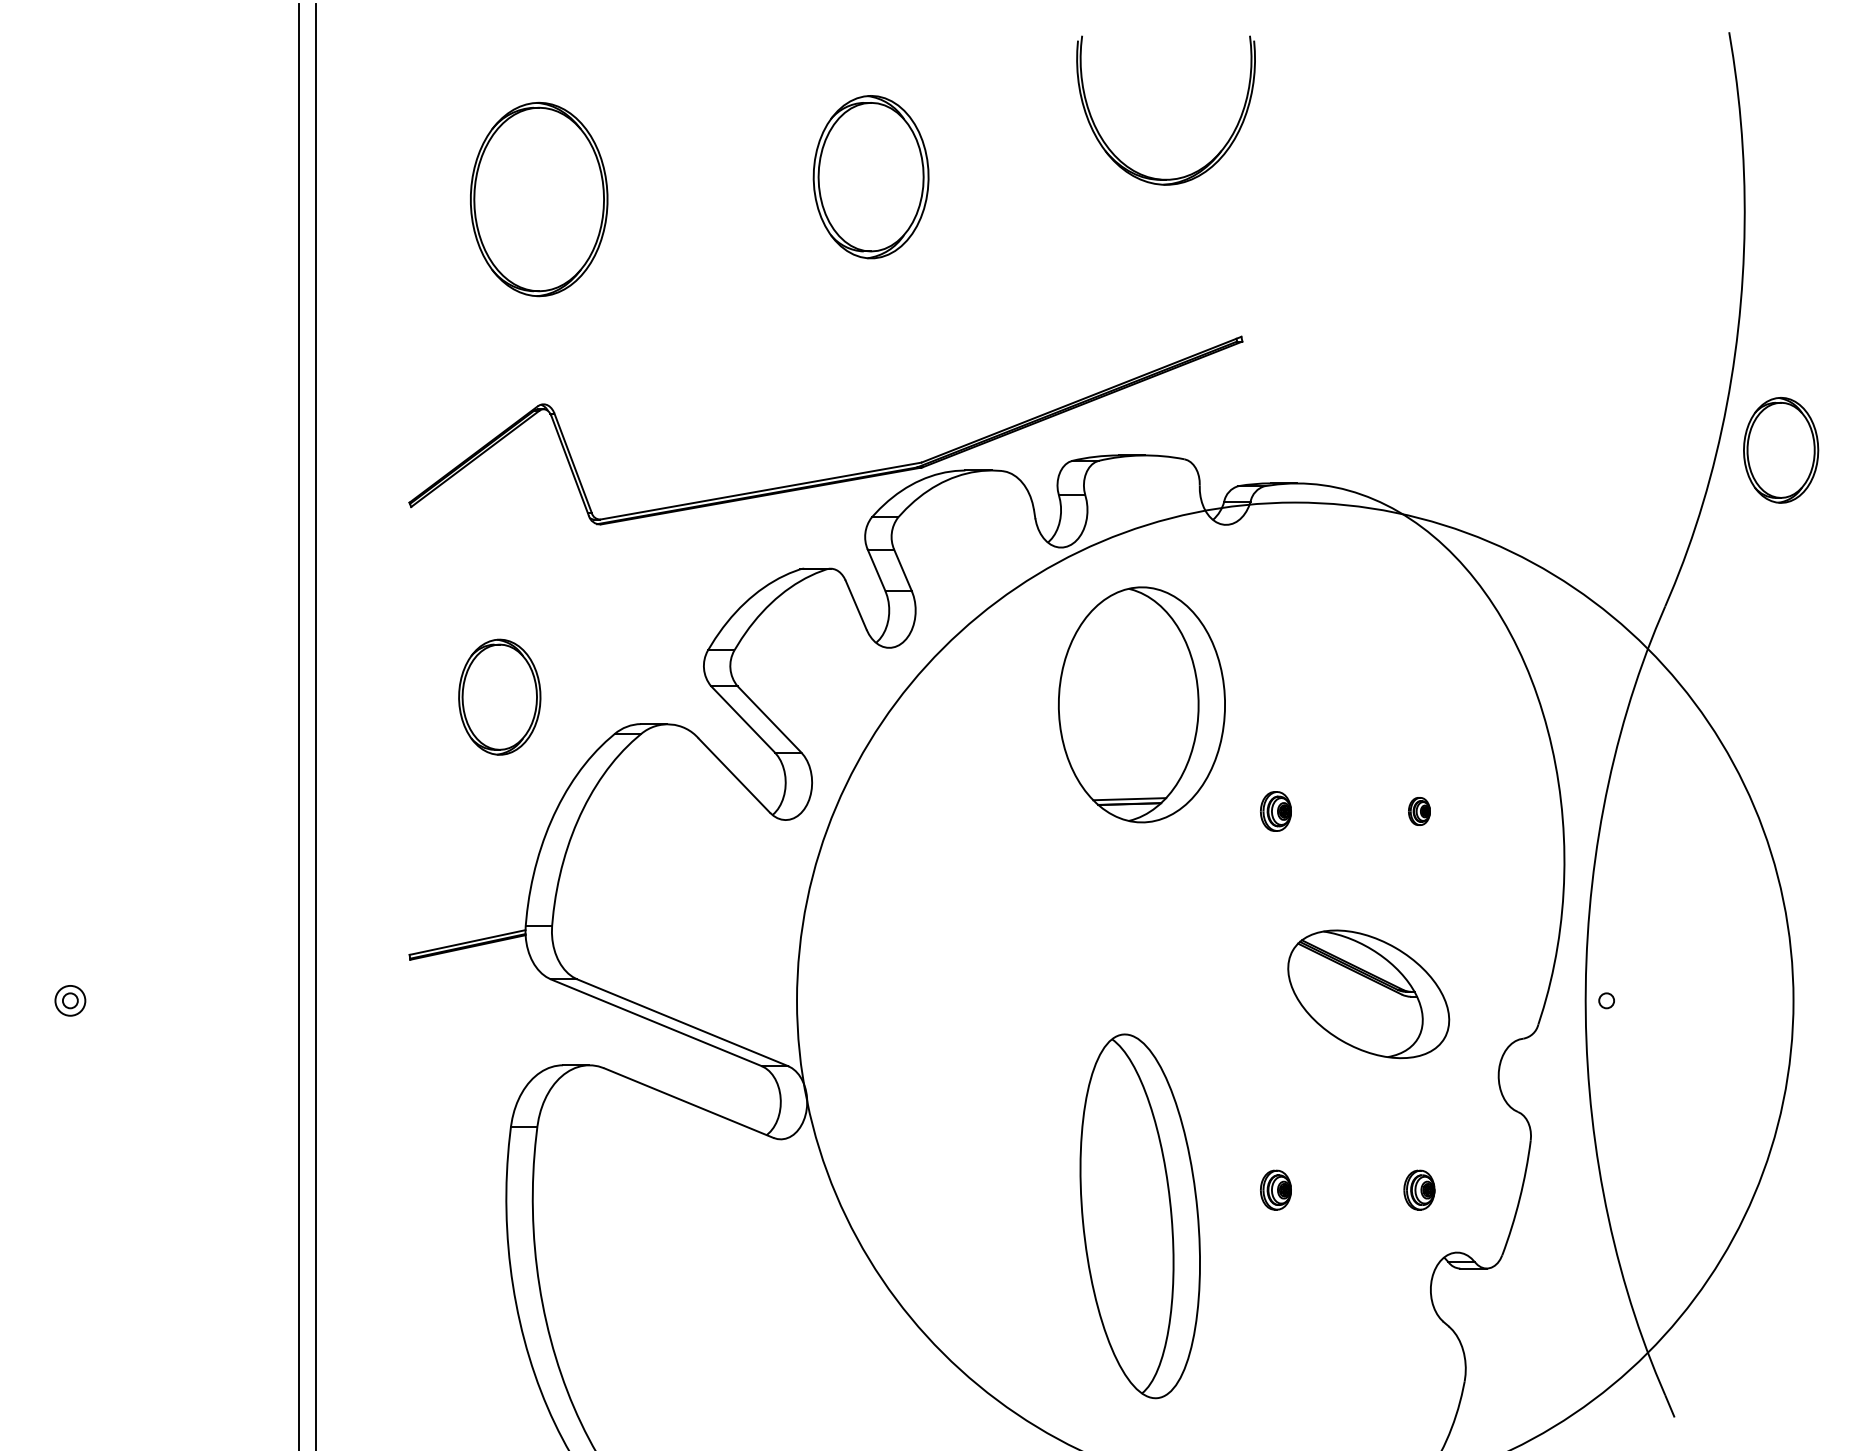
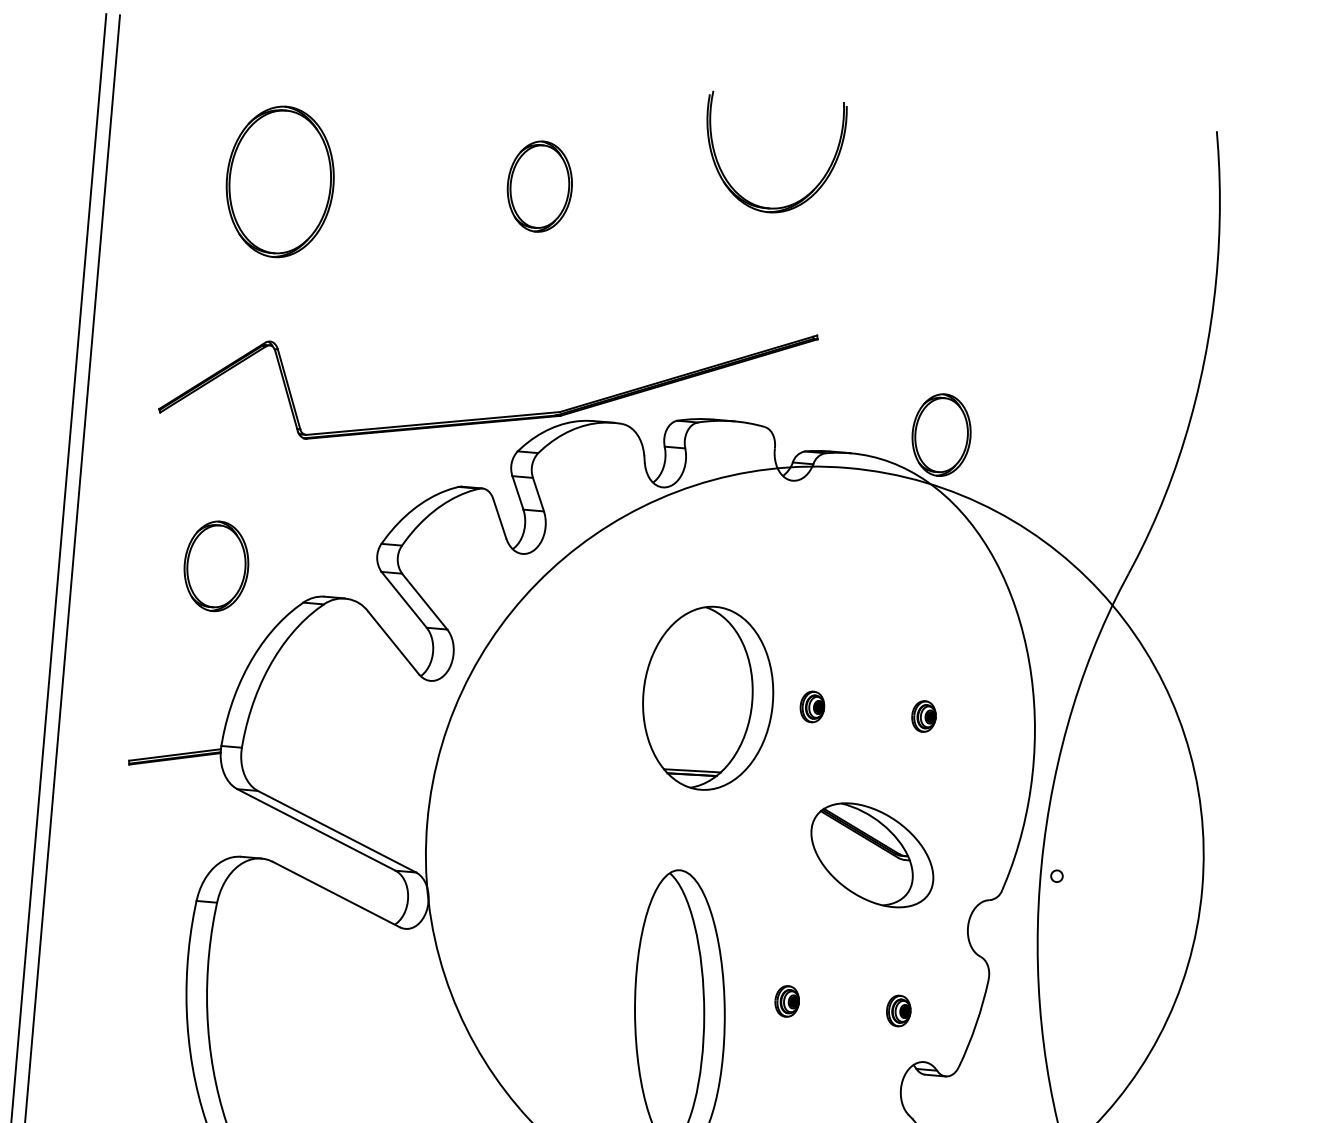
part: (870, 176) -> (539, 186), size x0.71
part: (1781, 450) -> (941, 435), moved
part: (1141, 704) -> (707, 698), moved
part: (1419, 811) -> (924, 716), size x1.43

